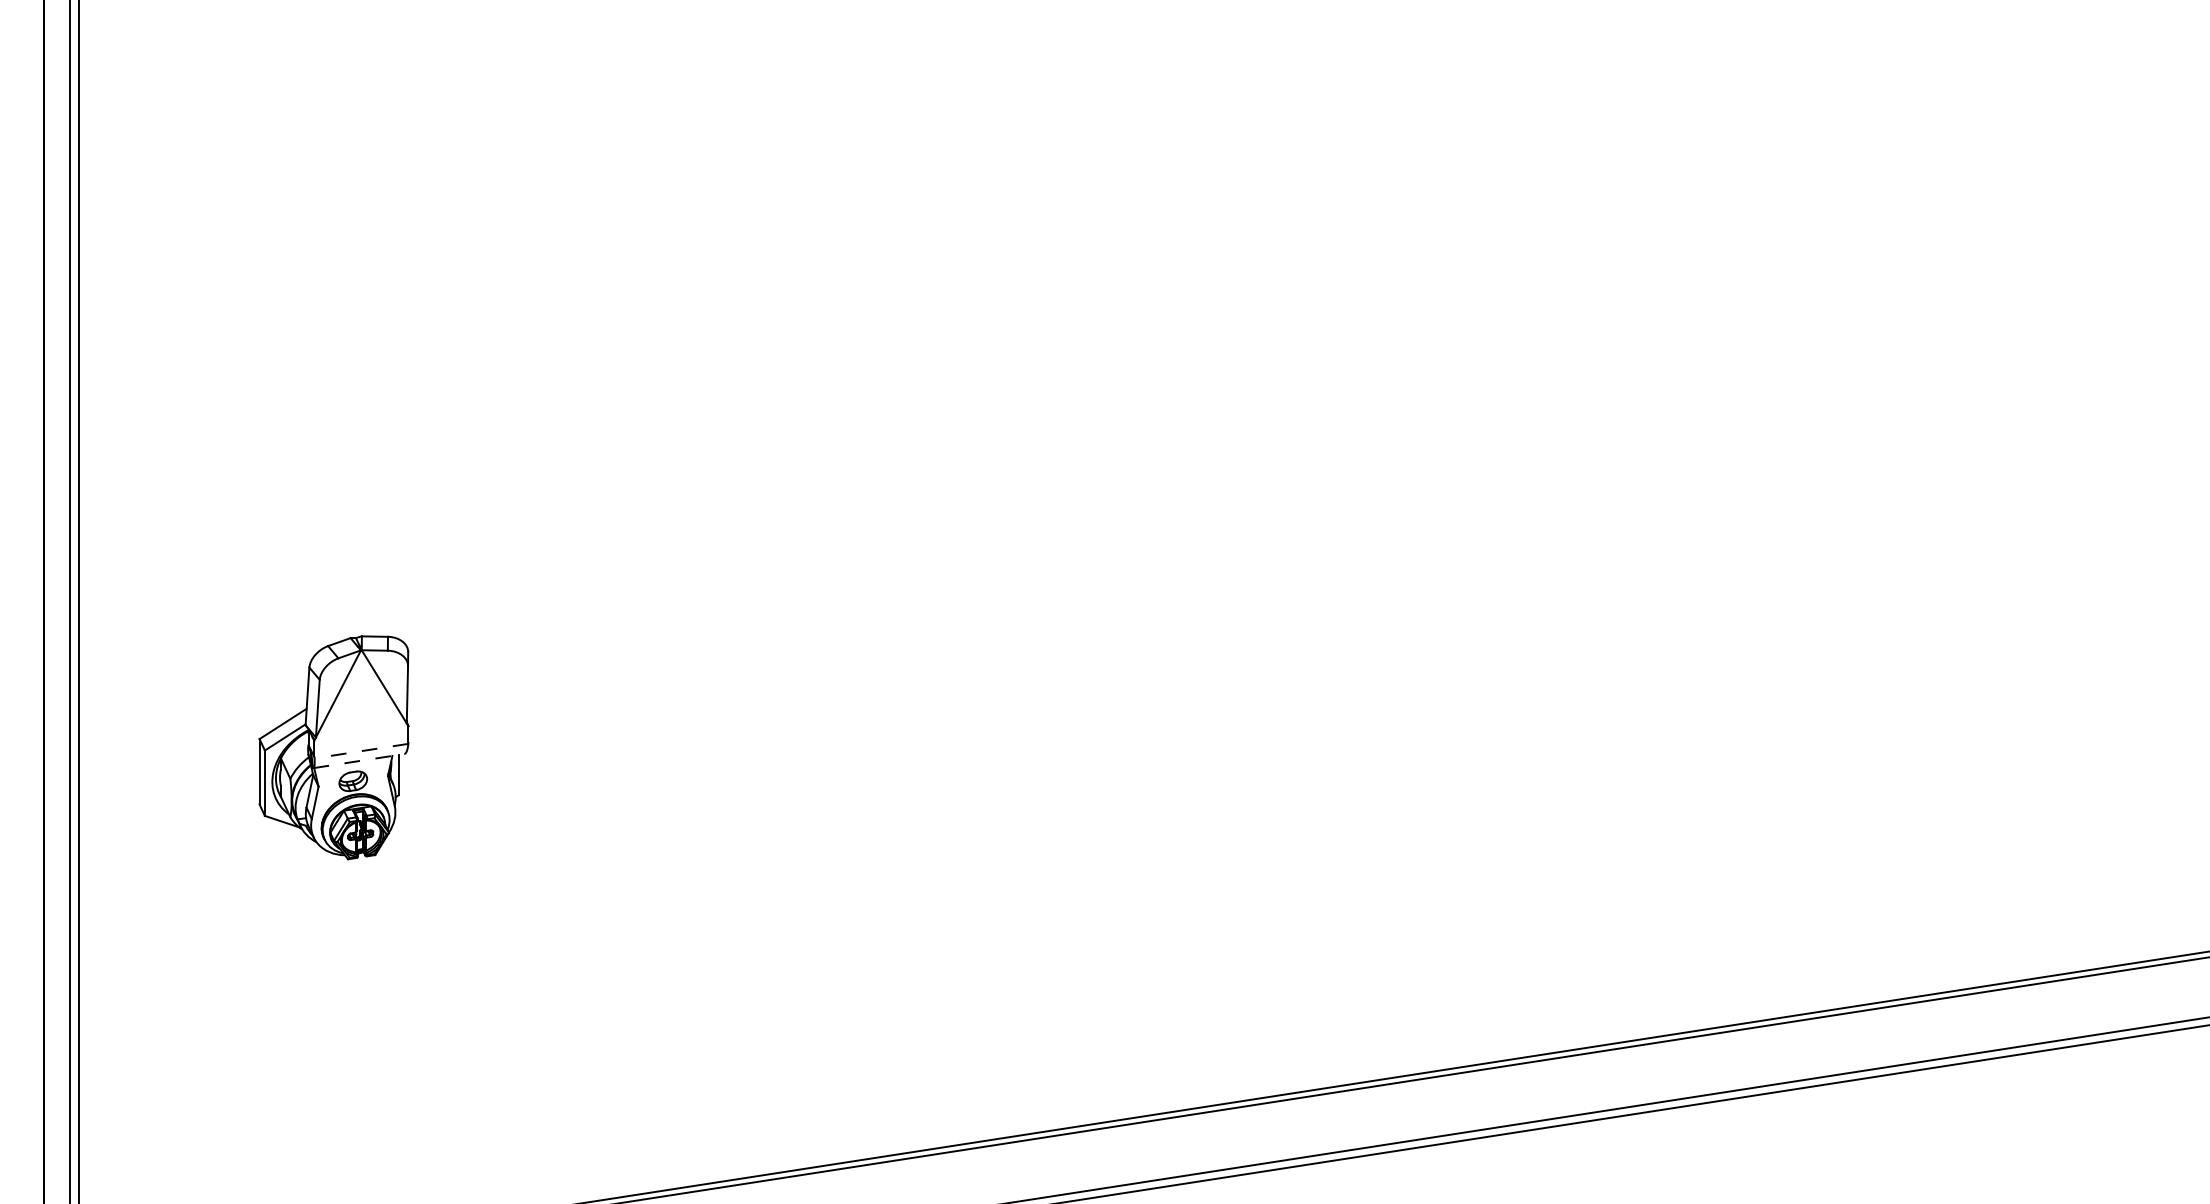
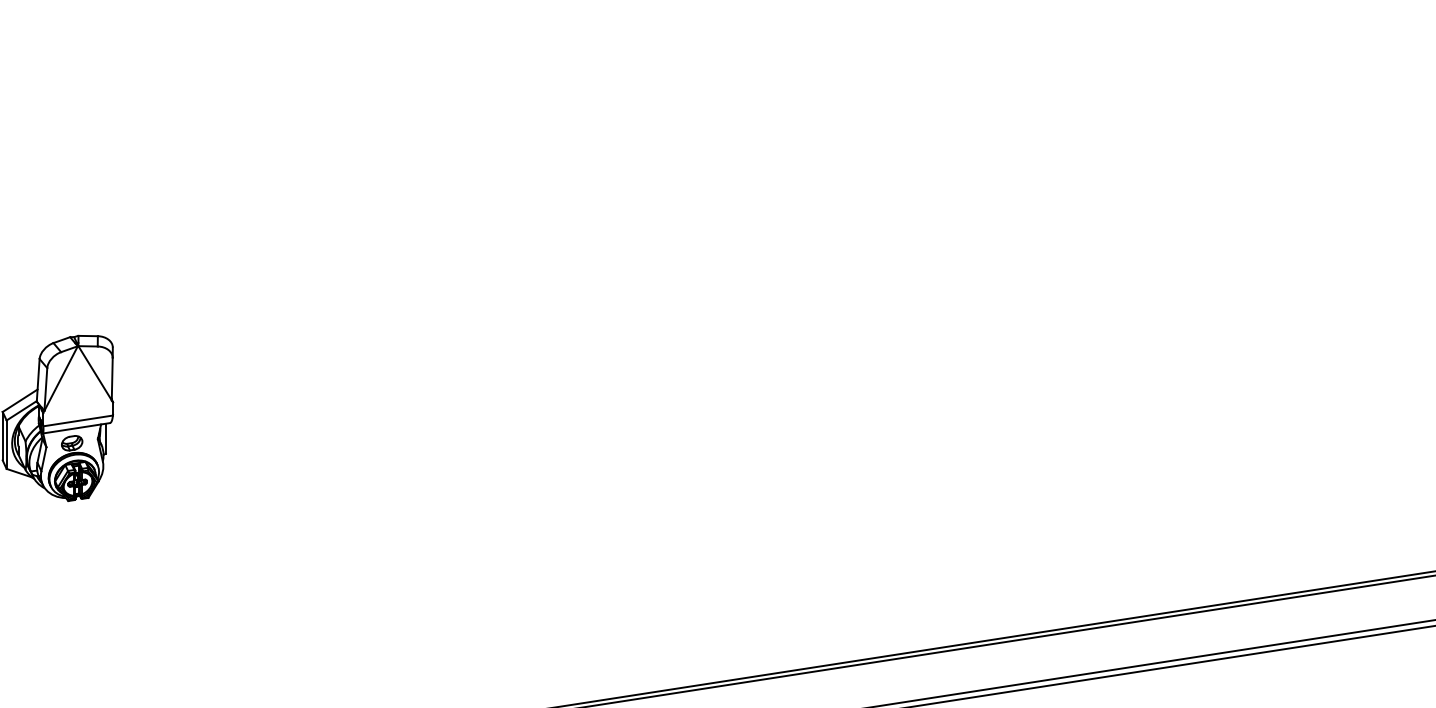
line: (360, 751) -> (77, 421), dashed -> solid
line: (358, 761) -> (76, 428), dashed -> solid

